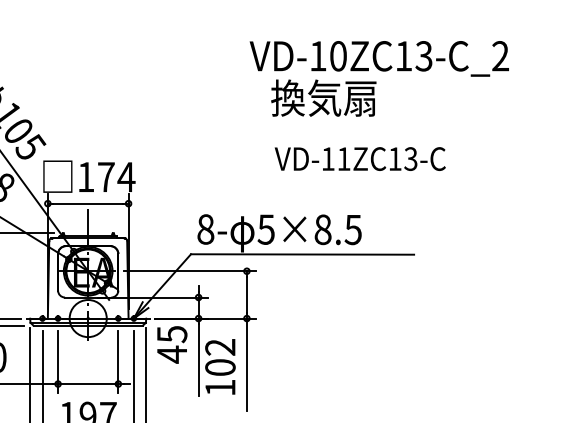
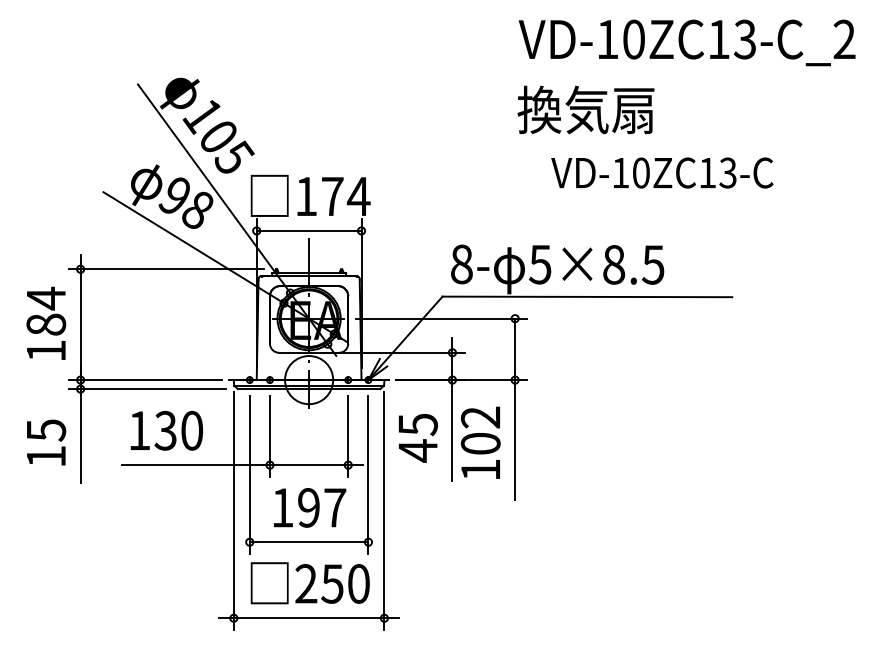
text: (323, 97) -> (585, 109), moved
text: (344, 158) -> (641, 172), VD-11ZC13-C -> VD-10ZC13-C
text: (171, 345) -> (417, 438), moved

